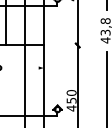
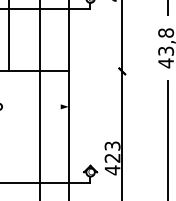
text: (71, 96) -> (112, 151), 450 -> 423

